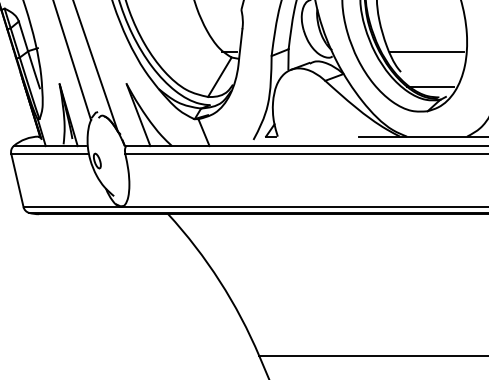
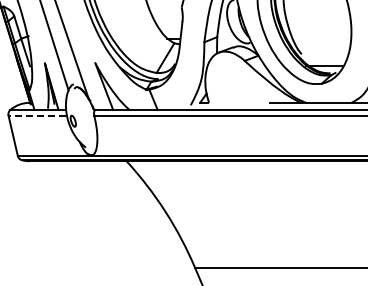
line: (425, 52) -> (320, 39), removed
line: (49, 153) -> (37, 115), solid -> dashed

